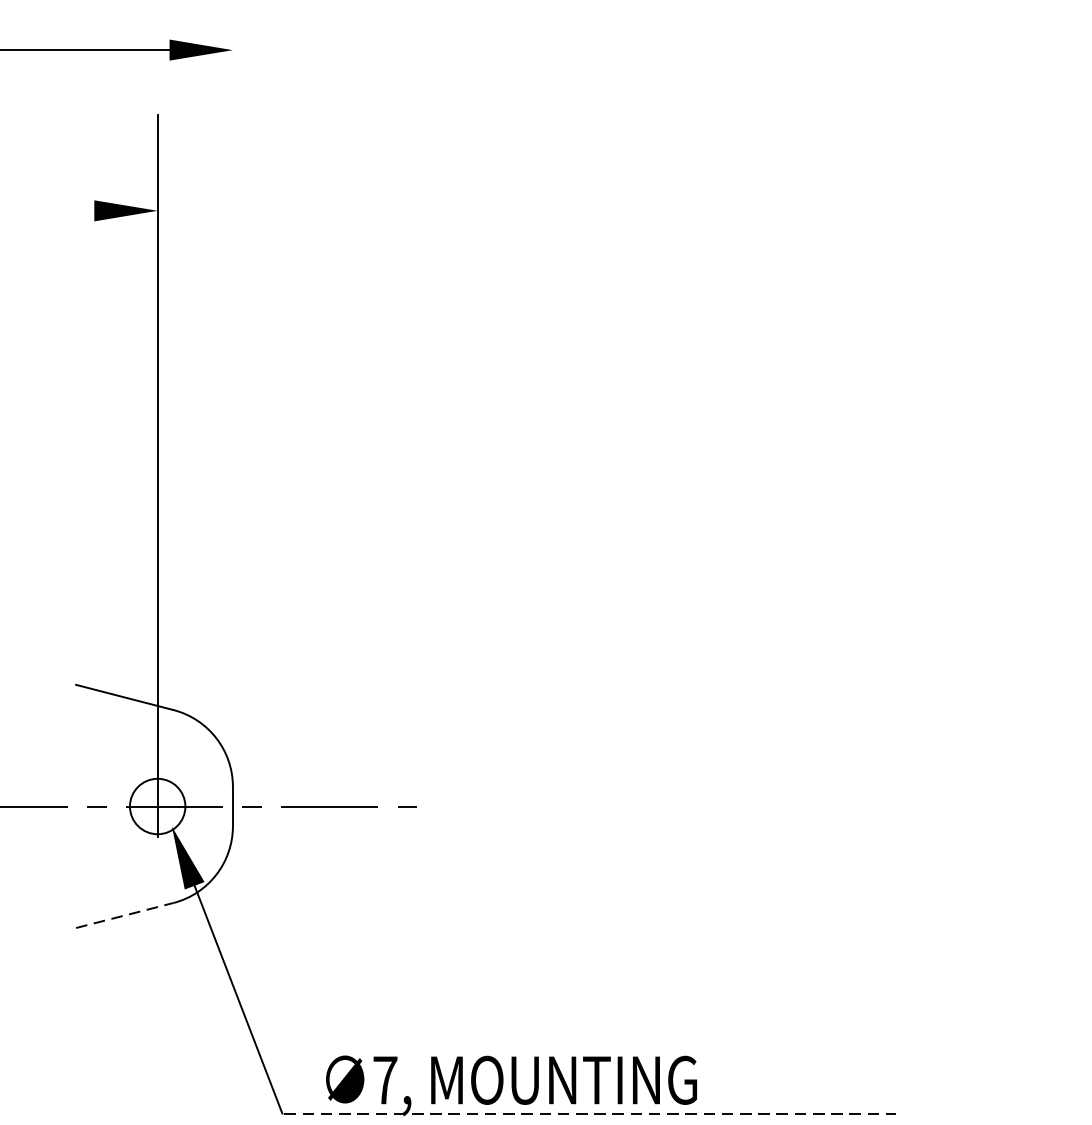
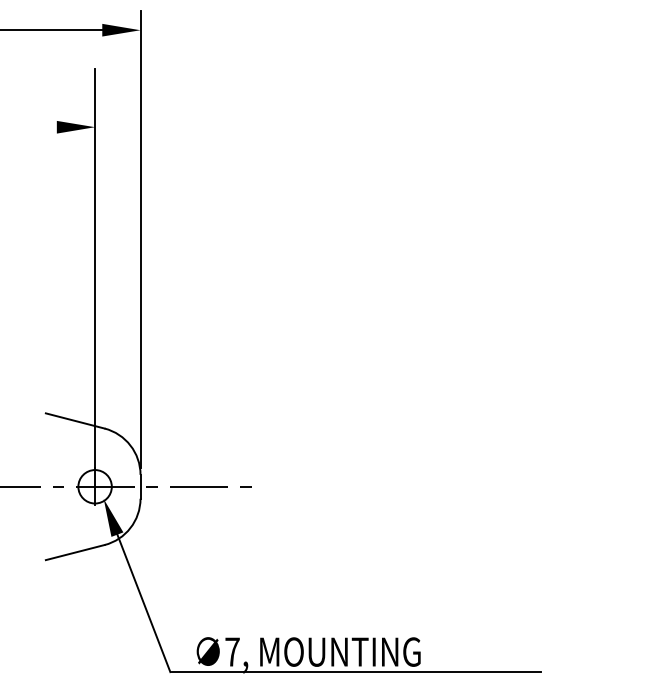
line: (232, 396) -> (140, 239), added
line: (125, 915) -> (75, 552), dashed -> solid
line: (590, 1114) -> (356, 672), dashed -> solid

